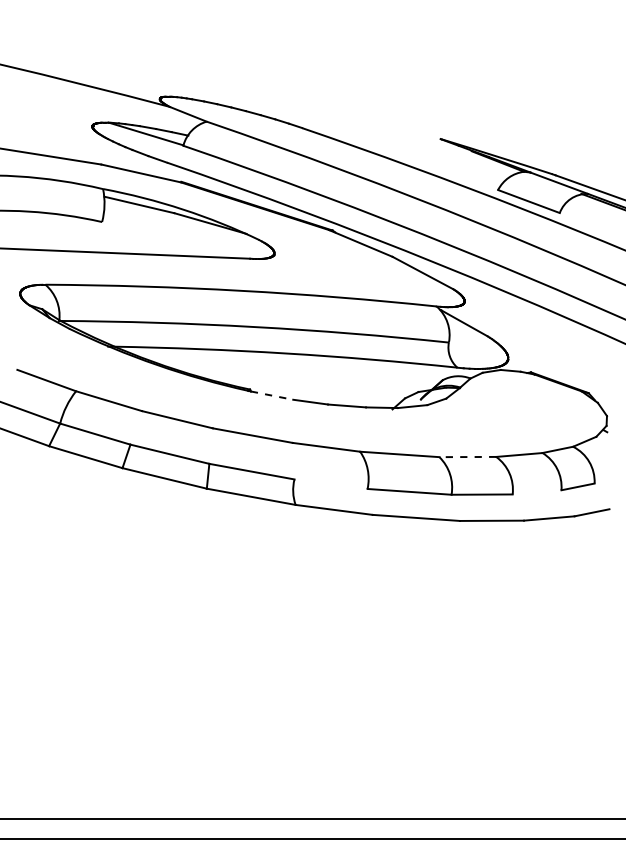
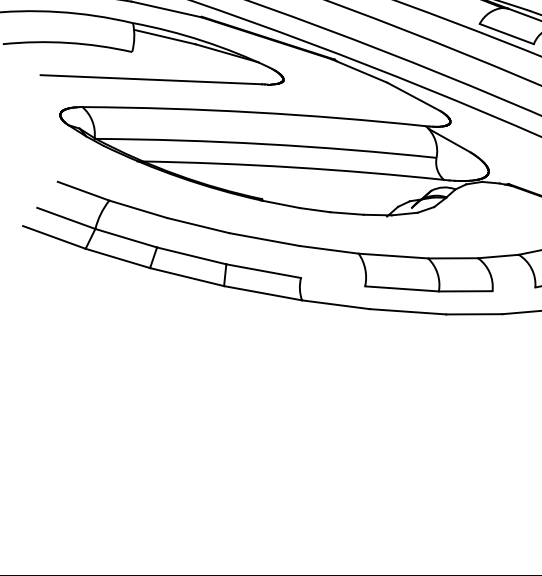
line: (272, 395) -> (281, 204), dashed -> solid
line: (467, 457) -> (452, 258), dashed -> solid

